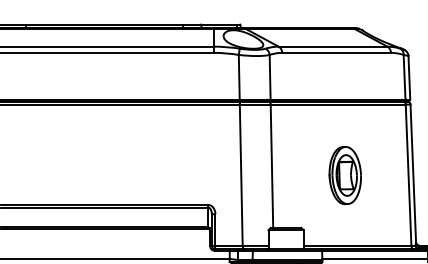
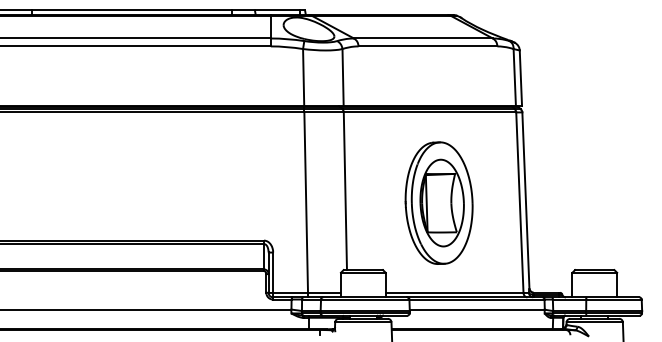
part: (344, 175) -> (438, 202), size x1.67

